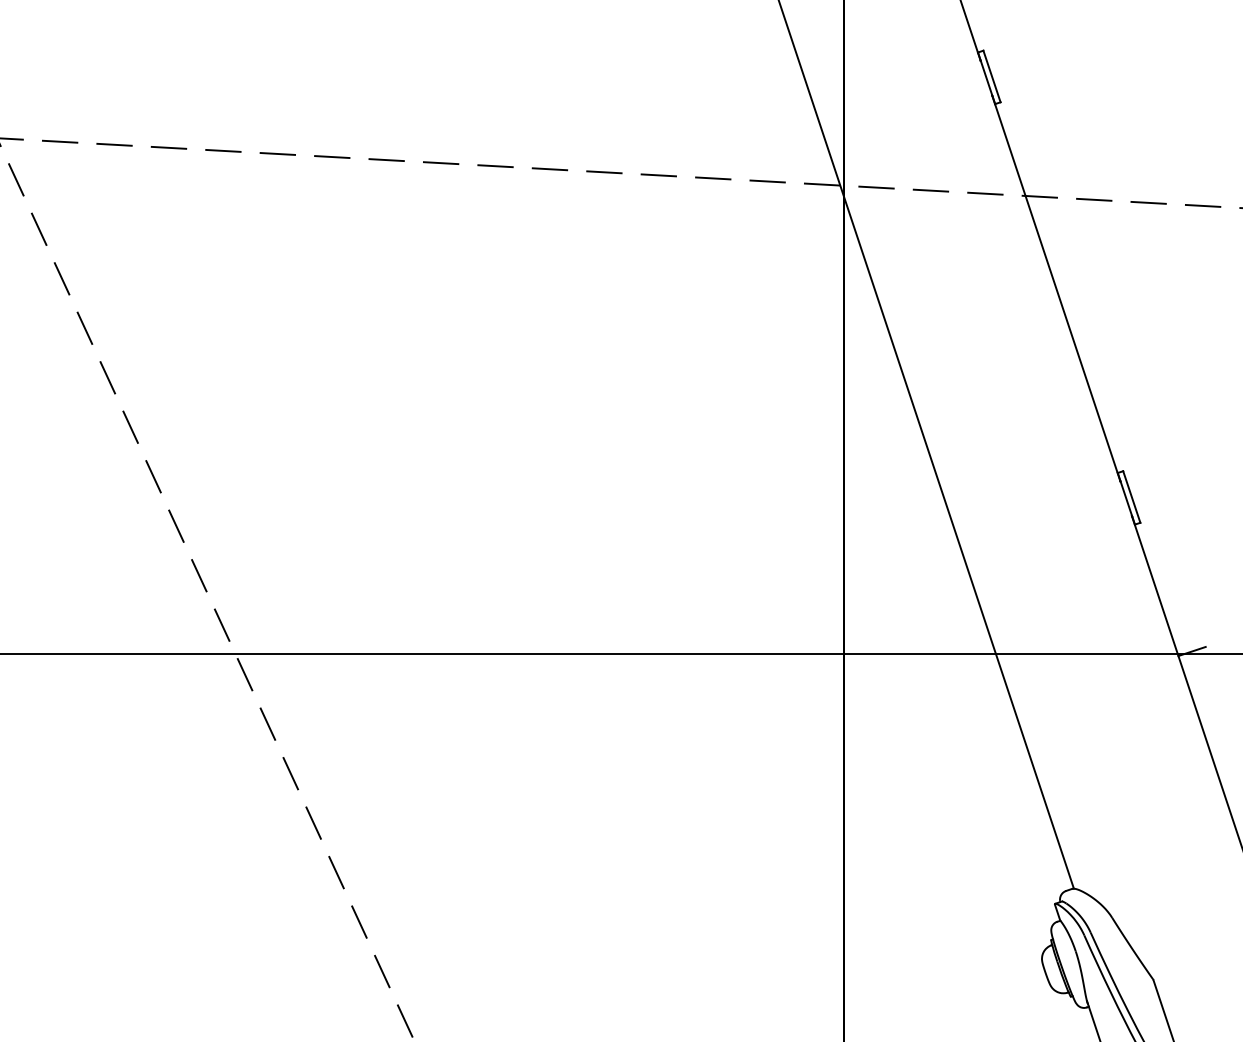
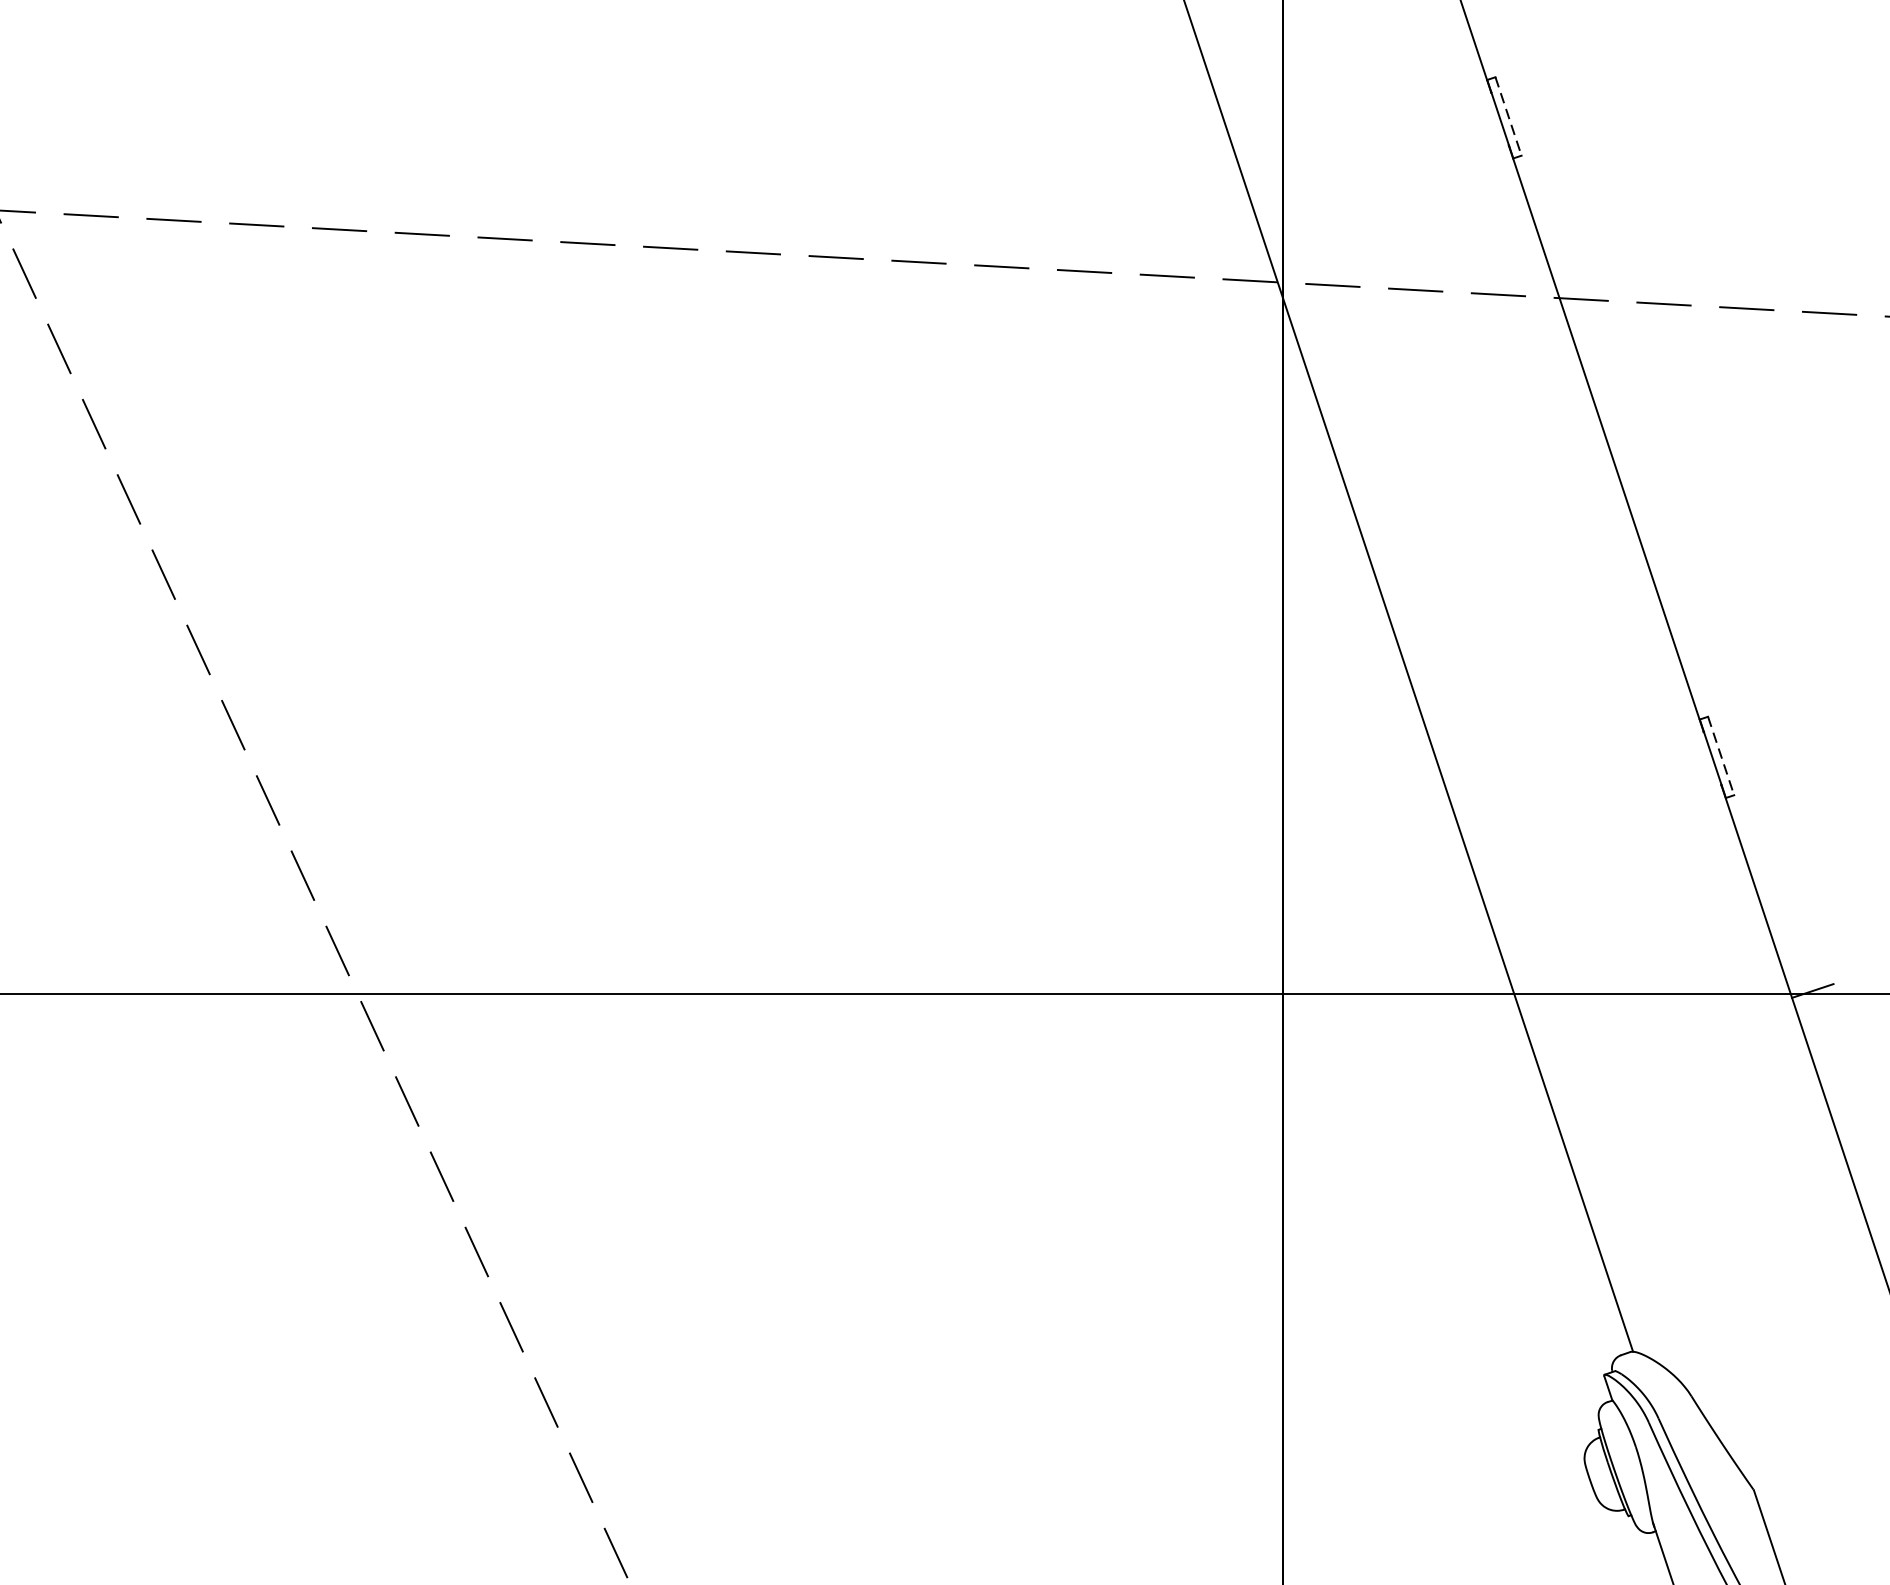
line: (992, 76) -> (1509, 116), solid -> dashed
line: (1131, 497) -> (1720, 756), solid -> dashed

